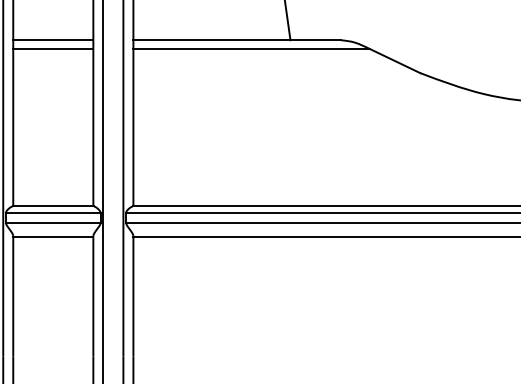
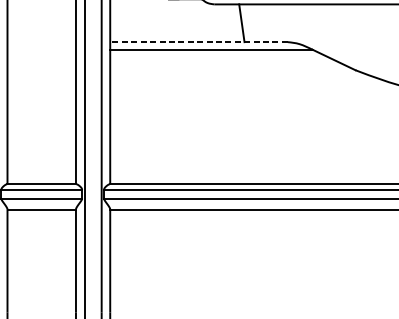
line: (53, 40) -> (41, 42), removed
line: (237, 40) -> (199, 42), solid -> dashed
line: (53, 49) -> (41, 50), removed

